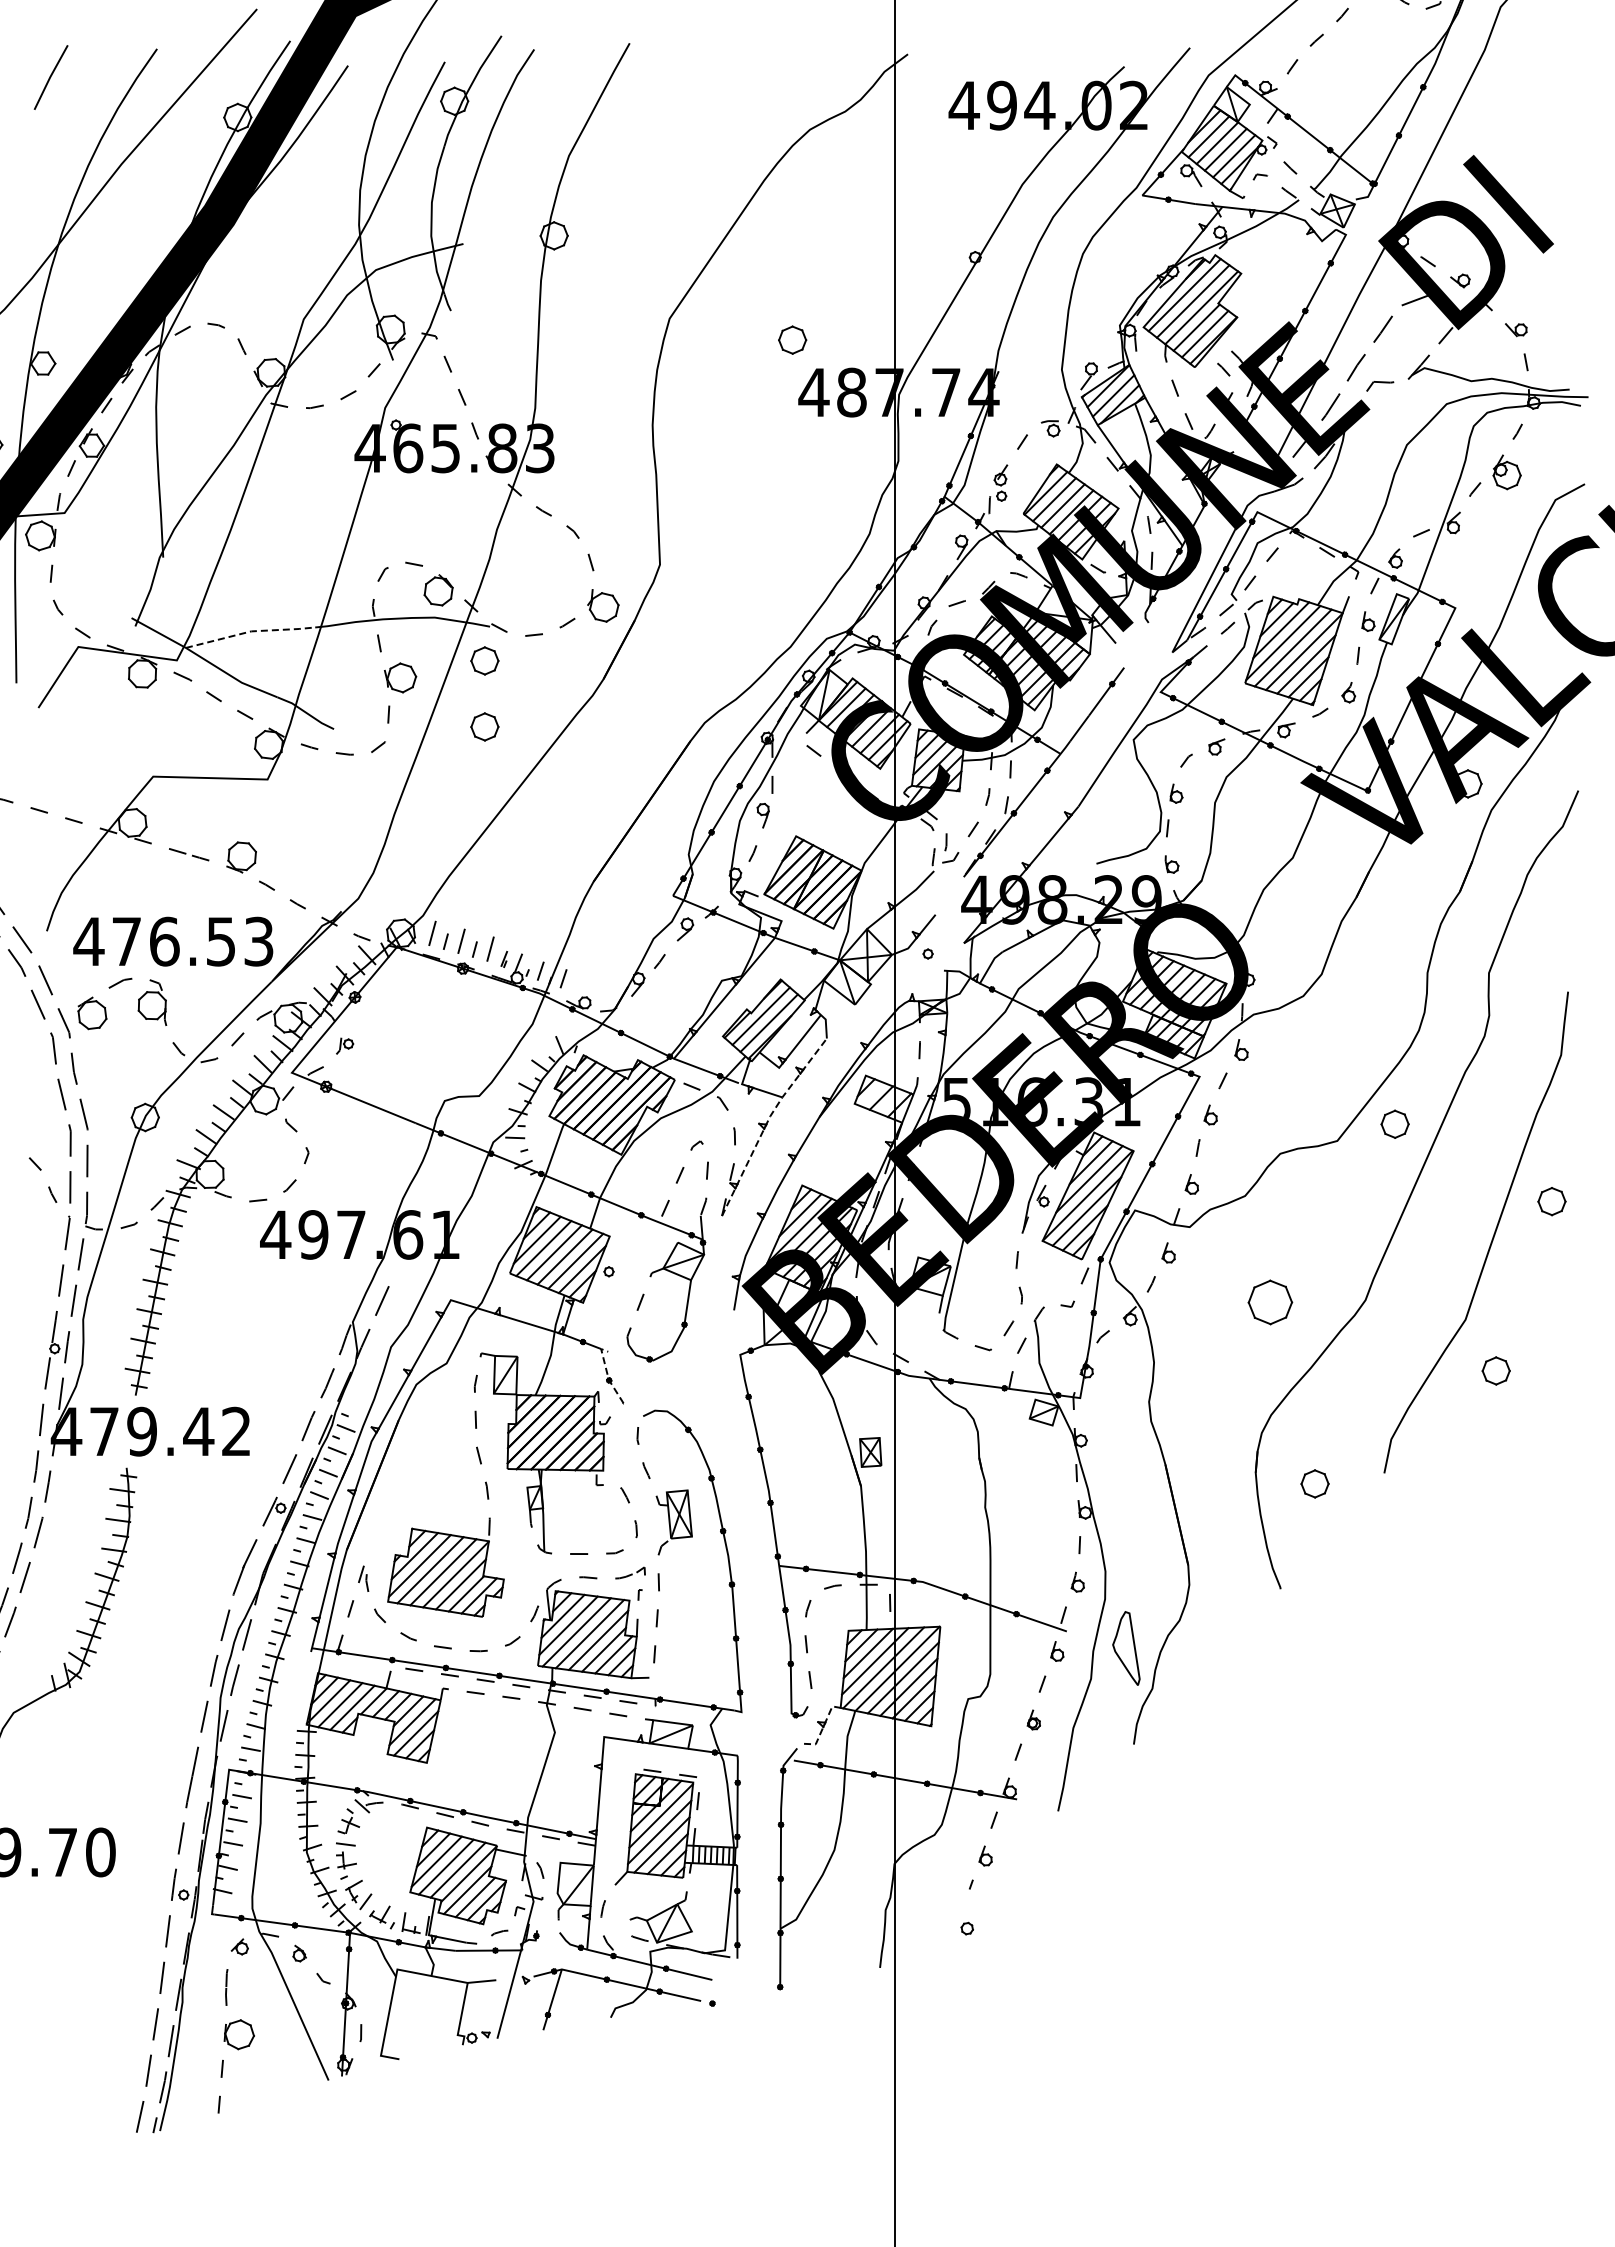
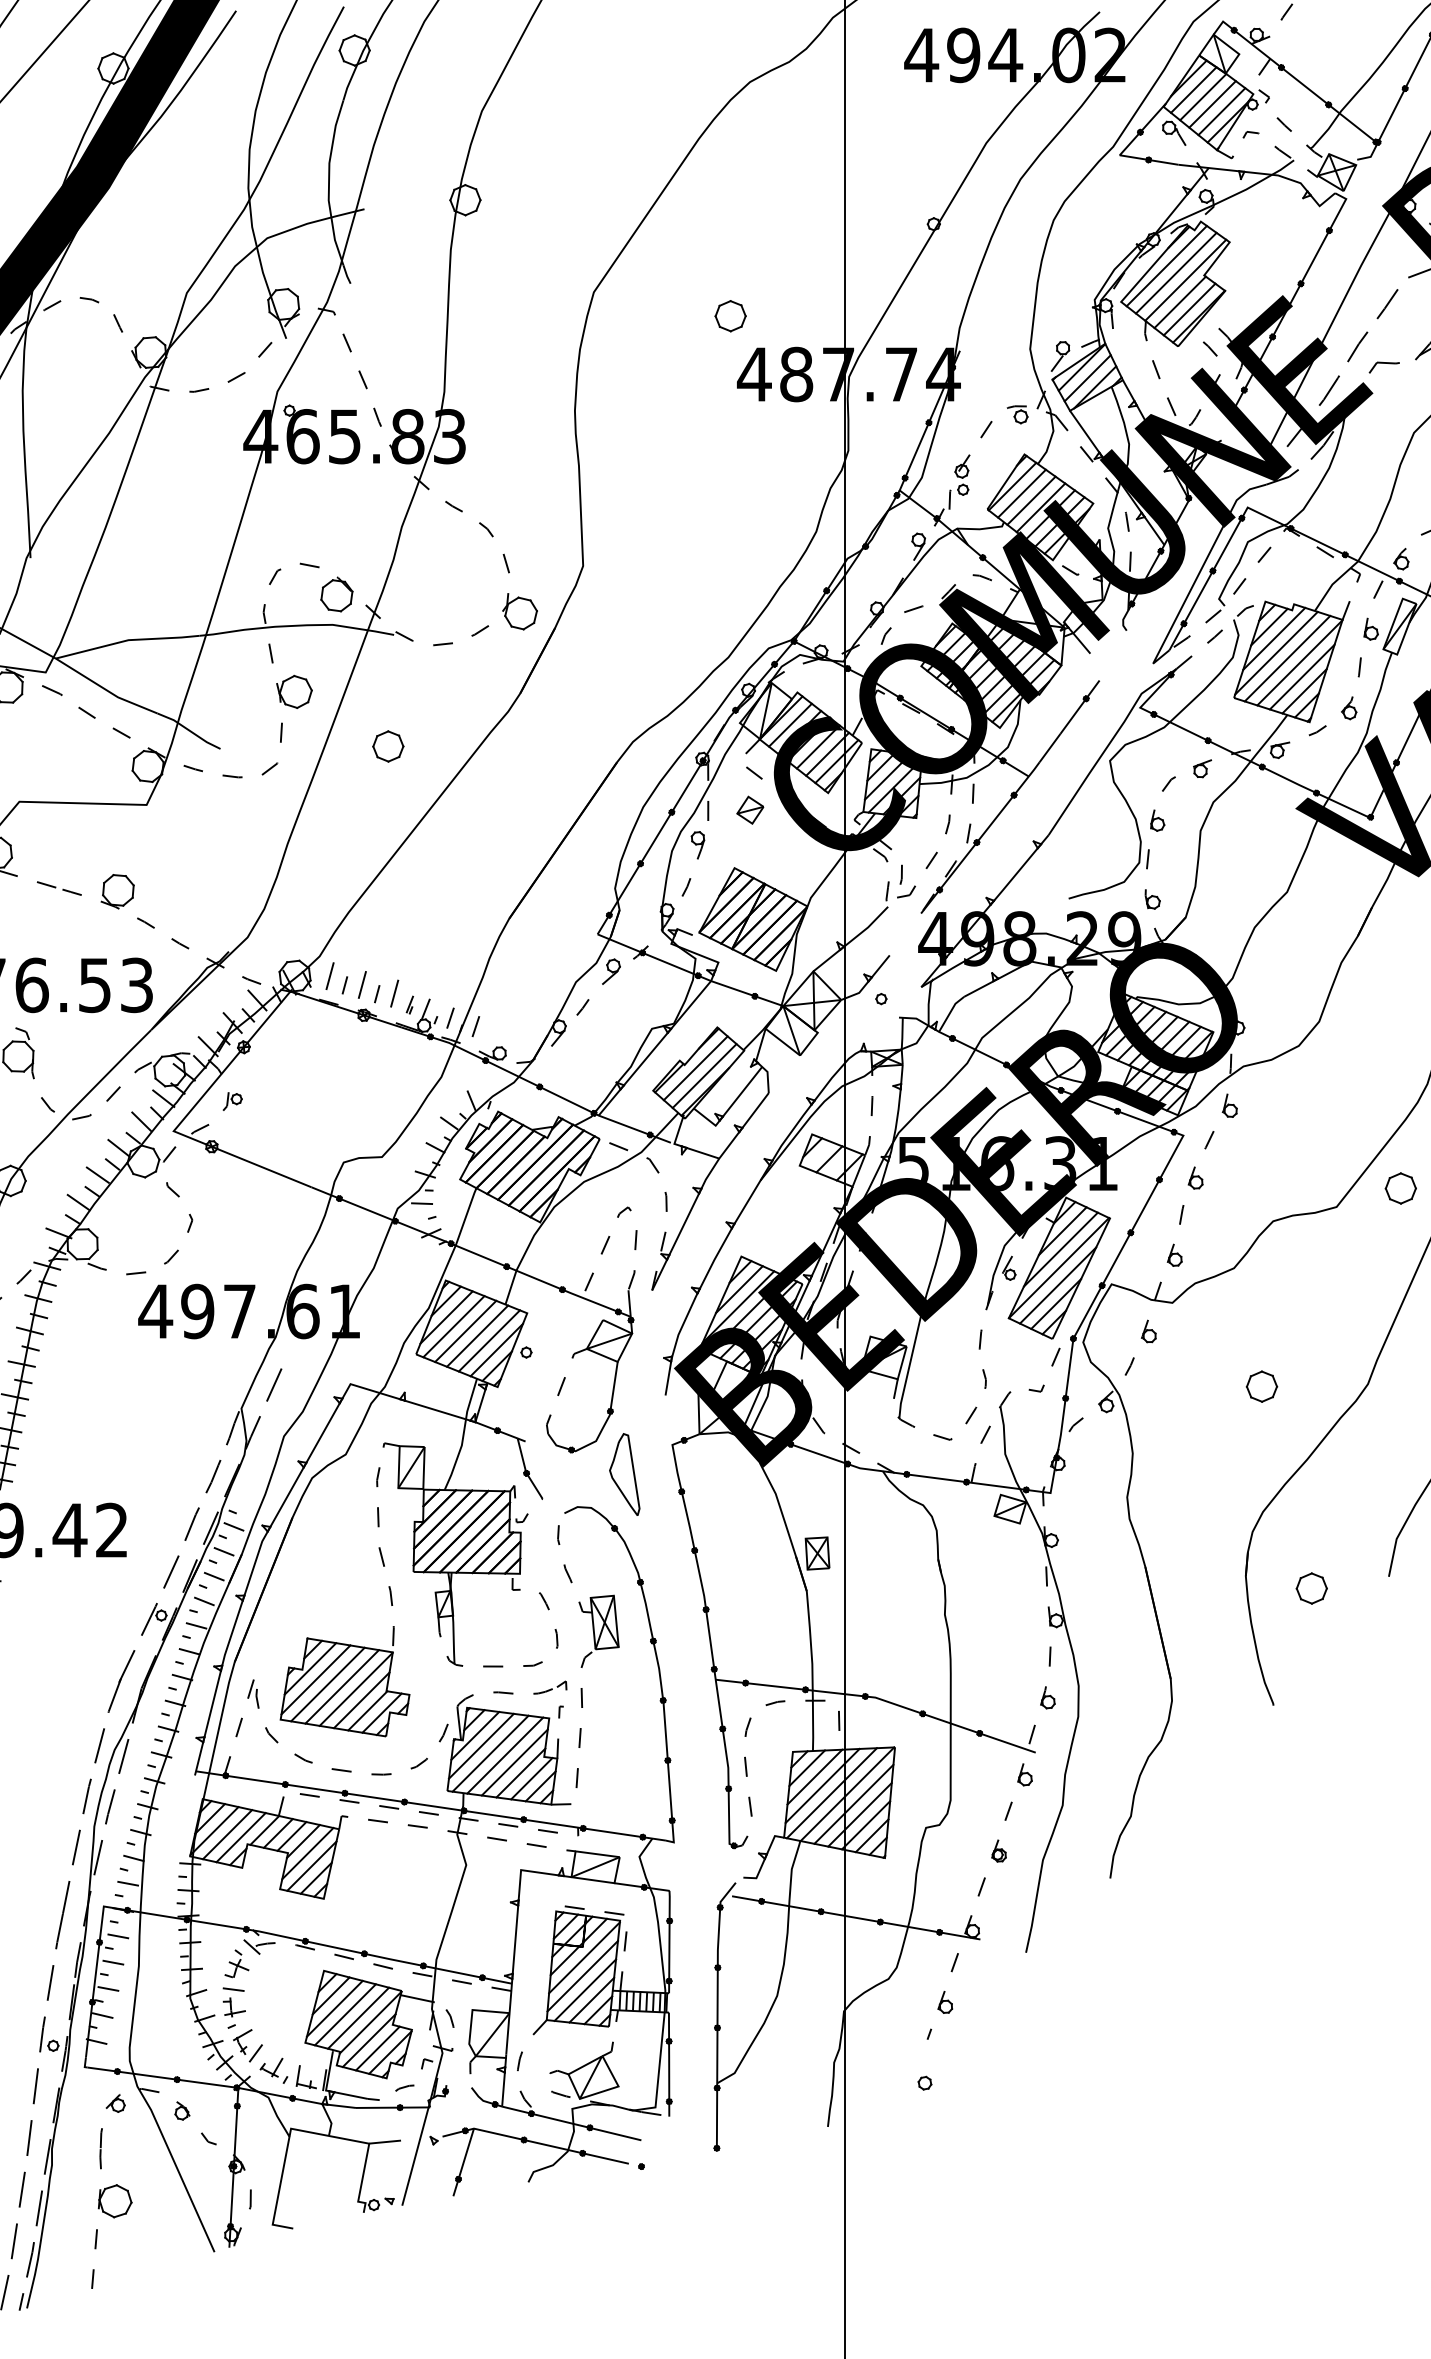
line: (251, 631) -> (128, 640), dashed -> solid
part: (484, 660) -> (387, 672), removed
part: (809, 784) -> (749, 810), added
line: (767, 1121) -> (702, 1185), dashed -> solid
part: (1269, 1302) -> (1261, 1386), size x0.62
line: (607, 1374) -> (524, 1466), dashed -> solid
part: (1126, 1648) -> (624, 1474), moved
line: (823, 1726) -> (765, 1858), dashed -> solid

